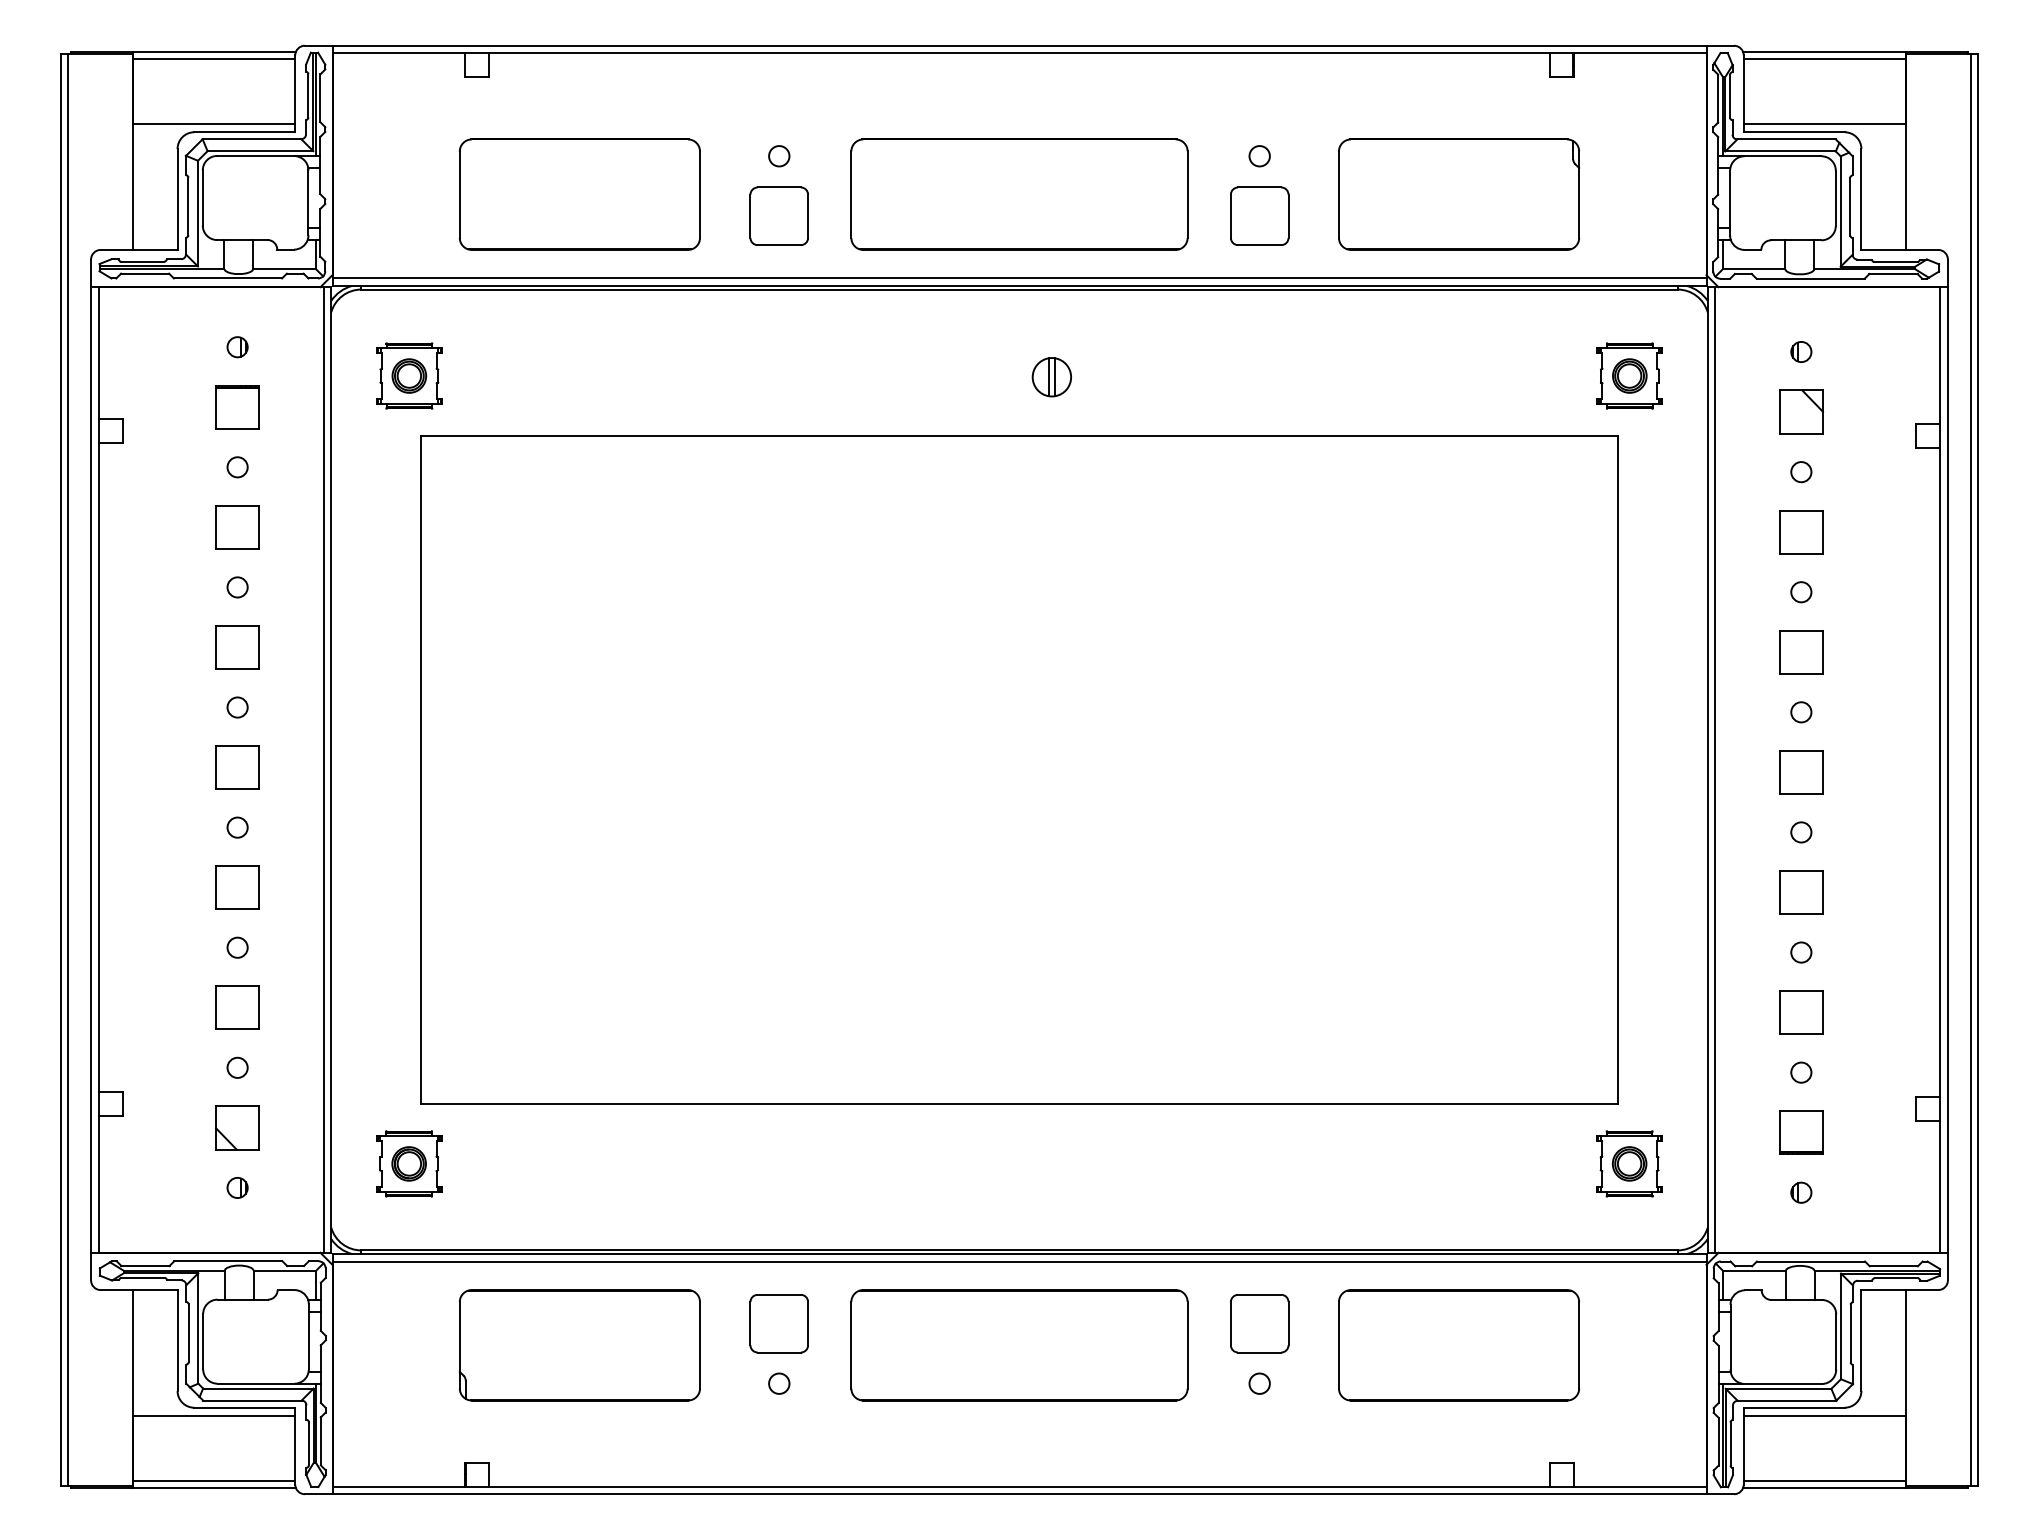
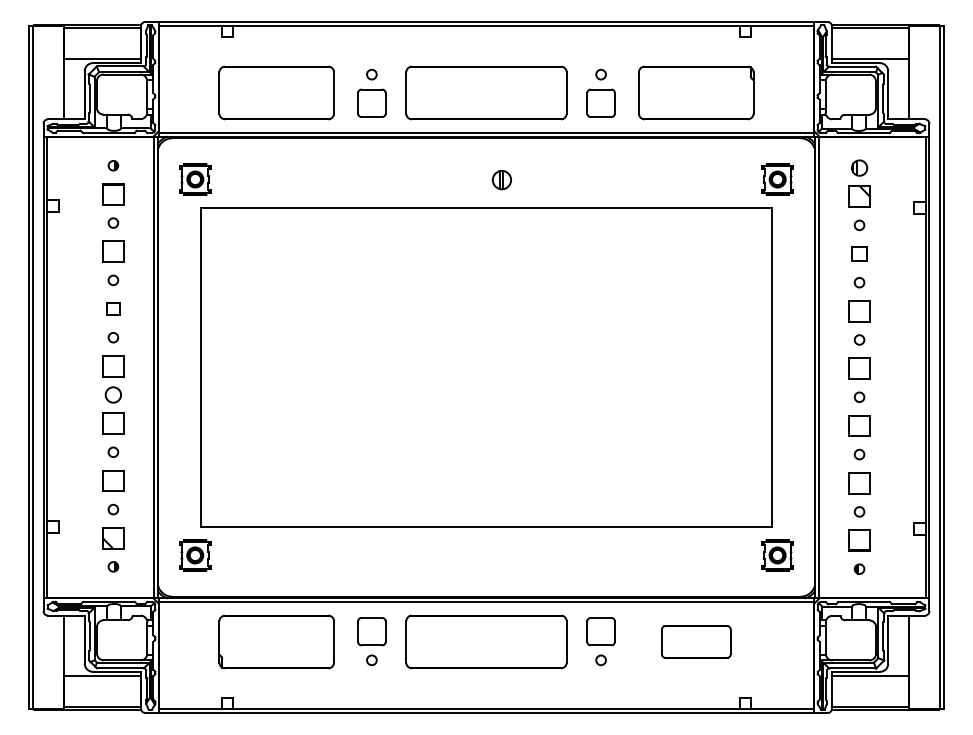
part: (1801, 350) -> (859, 167), size x1.6
part: (1801, 531) -> (859, 253), size x0.7
part: (237, 646) -> (113, 308), size x0.6
circle: (237, 826) -> (113, 394), size x1.6
part: (1459, 1344) -> (696, 641), size x0.6

